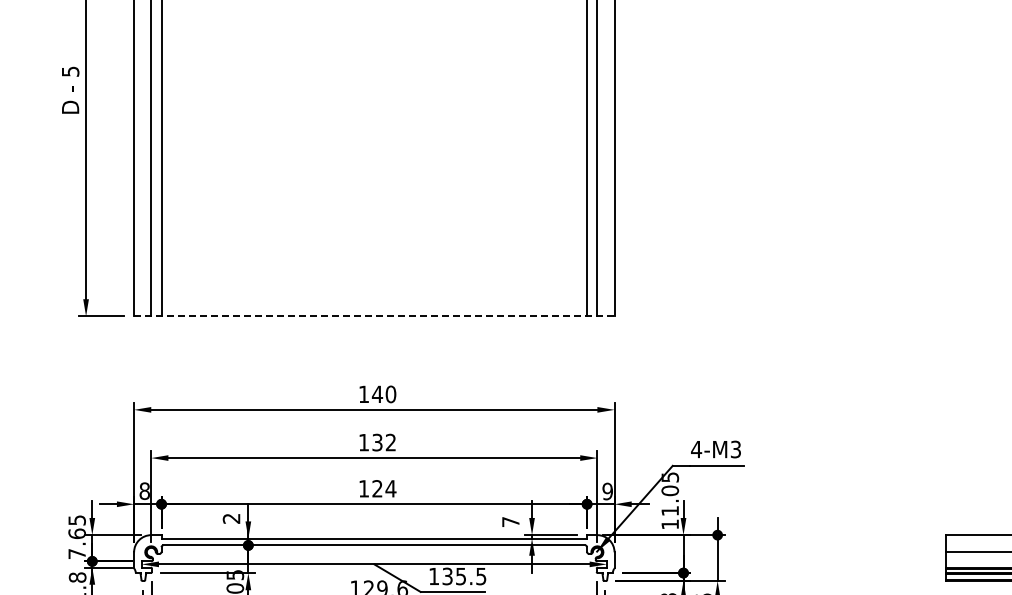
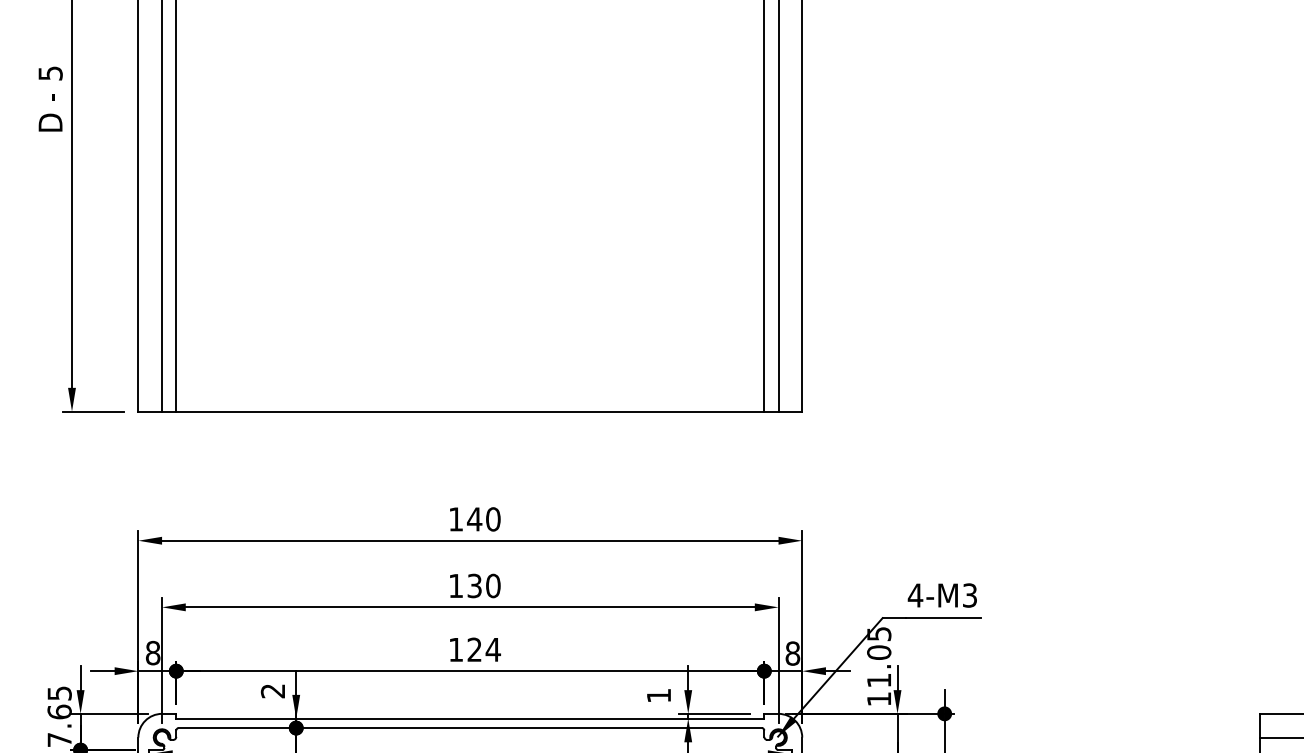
line: (374, 316) -> (470, 411), dashed -> solid
text: (390, 442) -> (492, 585), 132 -> 130
text: (607, 491) -> (792, 653), 9 -> 8
text: (510, 521) -> (658, 694), 7 -> 1

